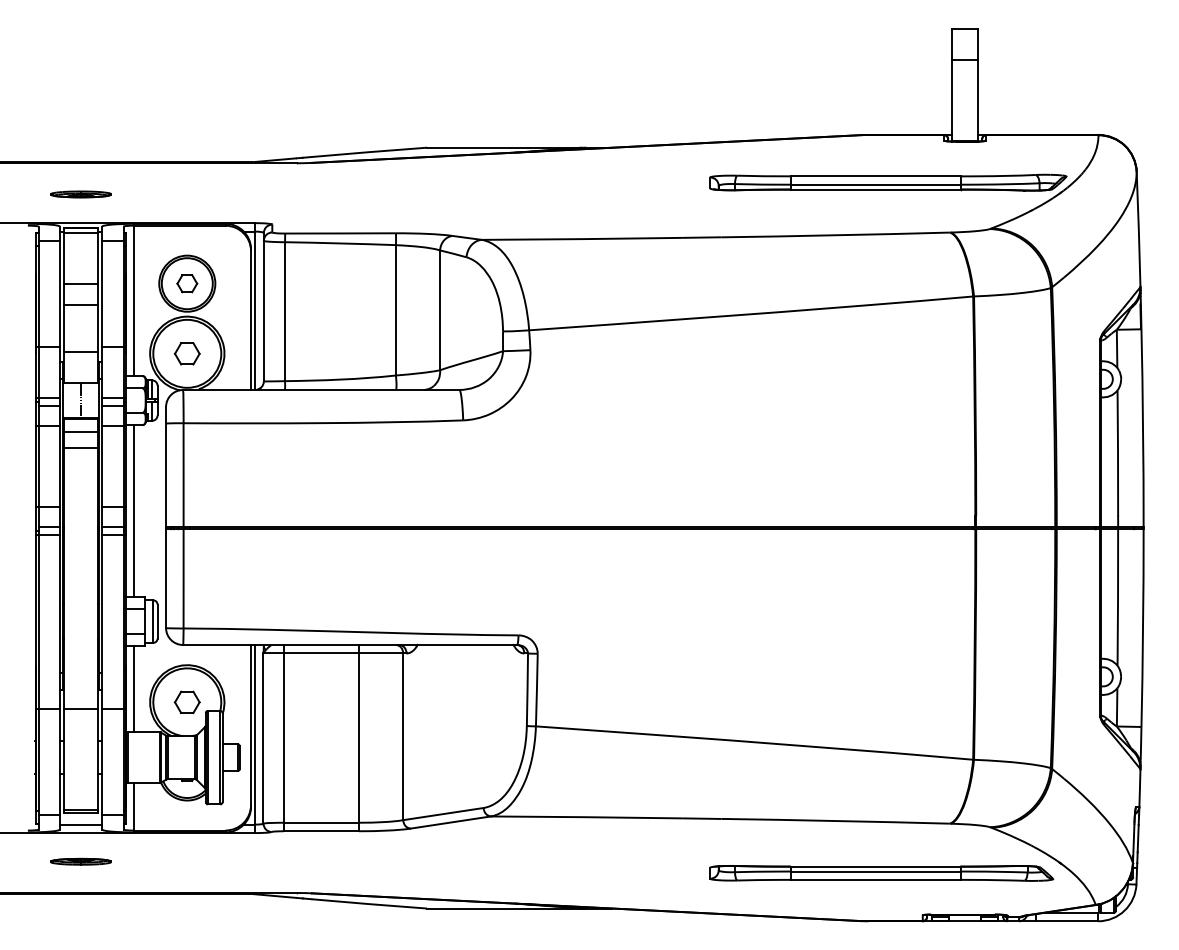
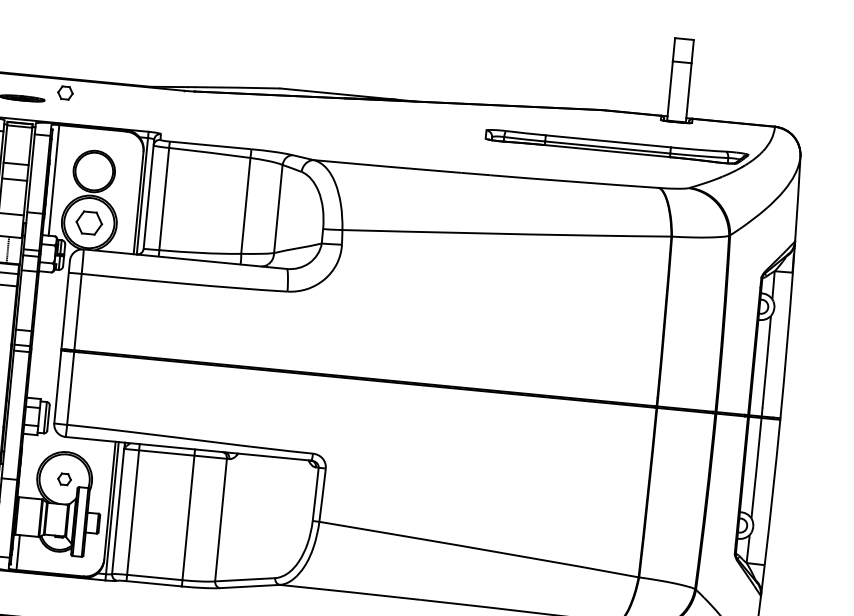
part: (187, 283) -> (65, 92), moved
part: (187, 353) -> (89, 222), size x1.4
line: (134, 511) -> (39, 335), removed
line: (134, 689) -> (26, 466), removed
part: (186, 701) -> (64, 478), size x0.7

